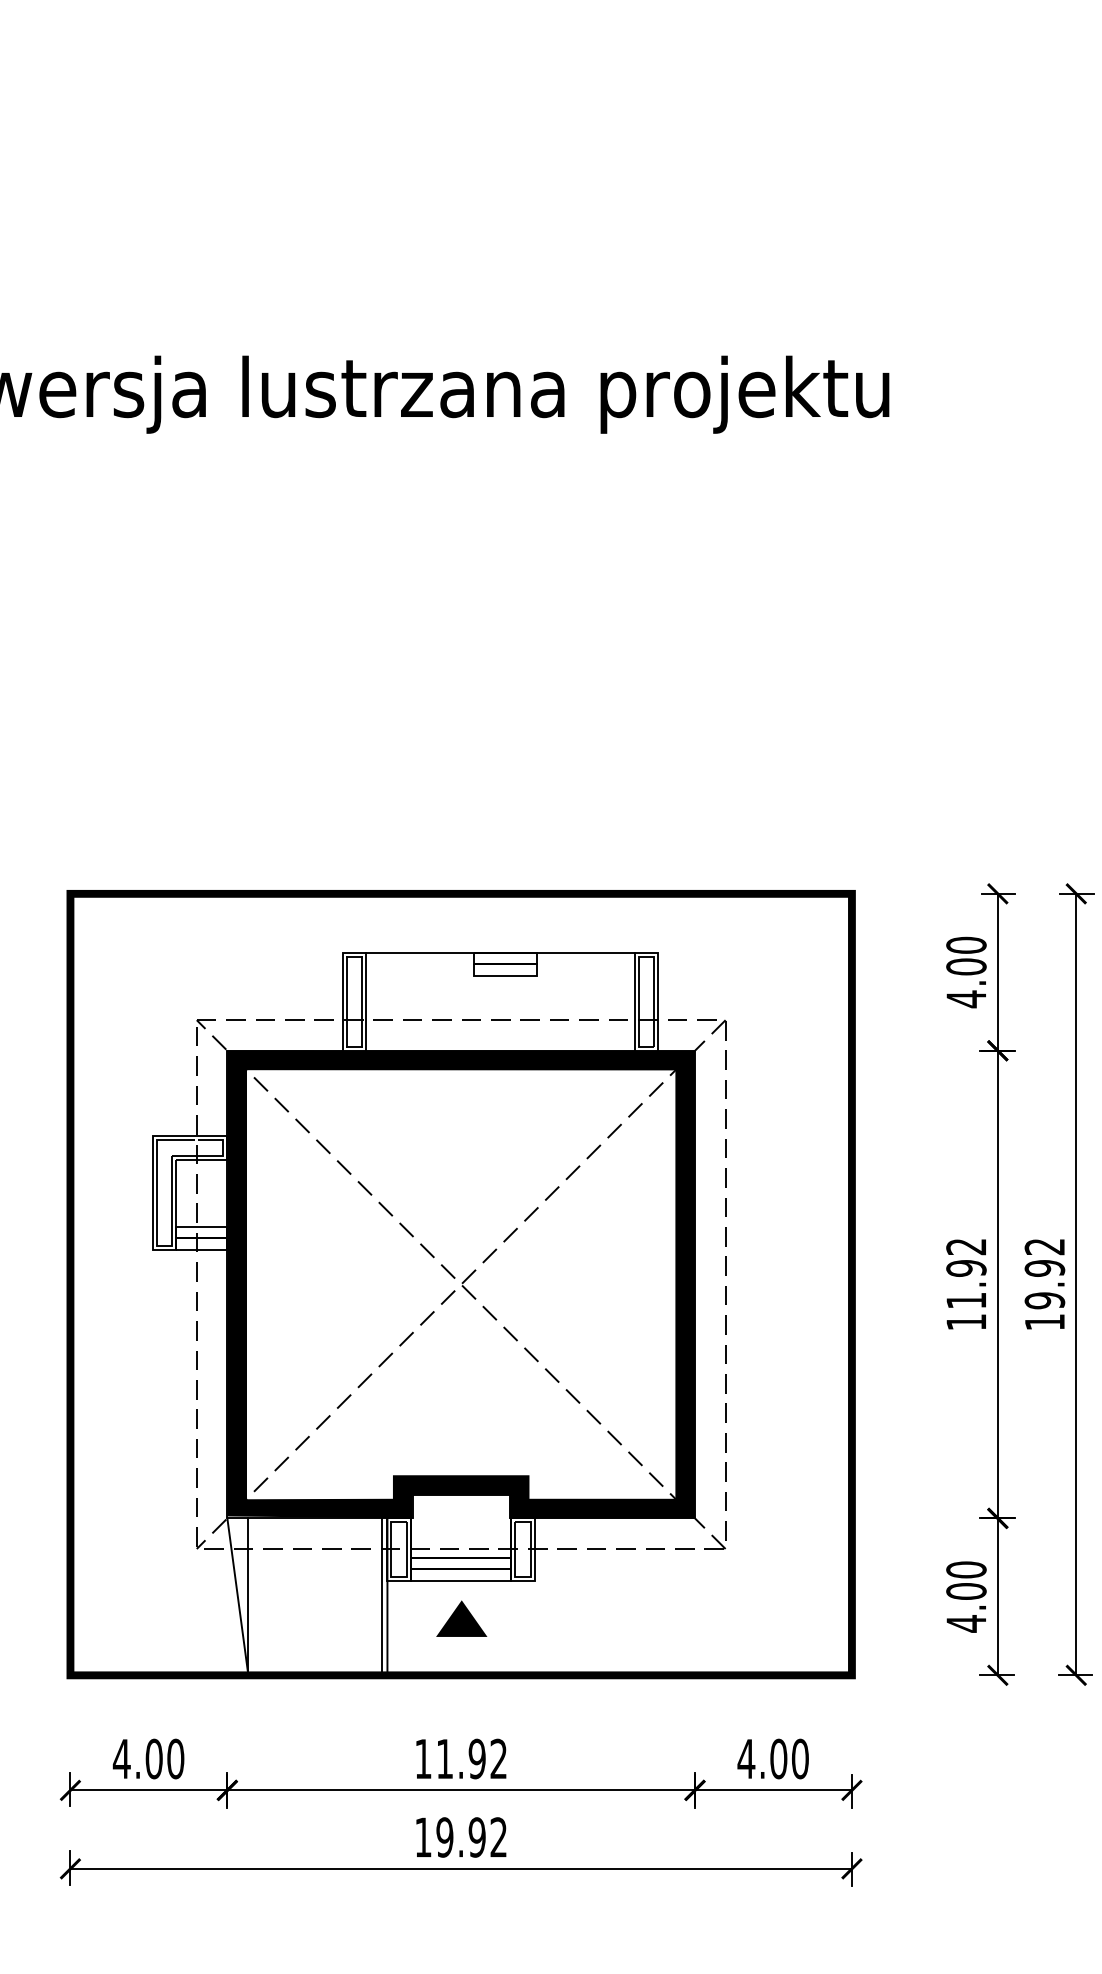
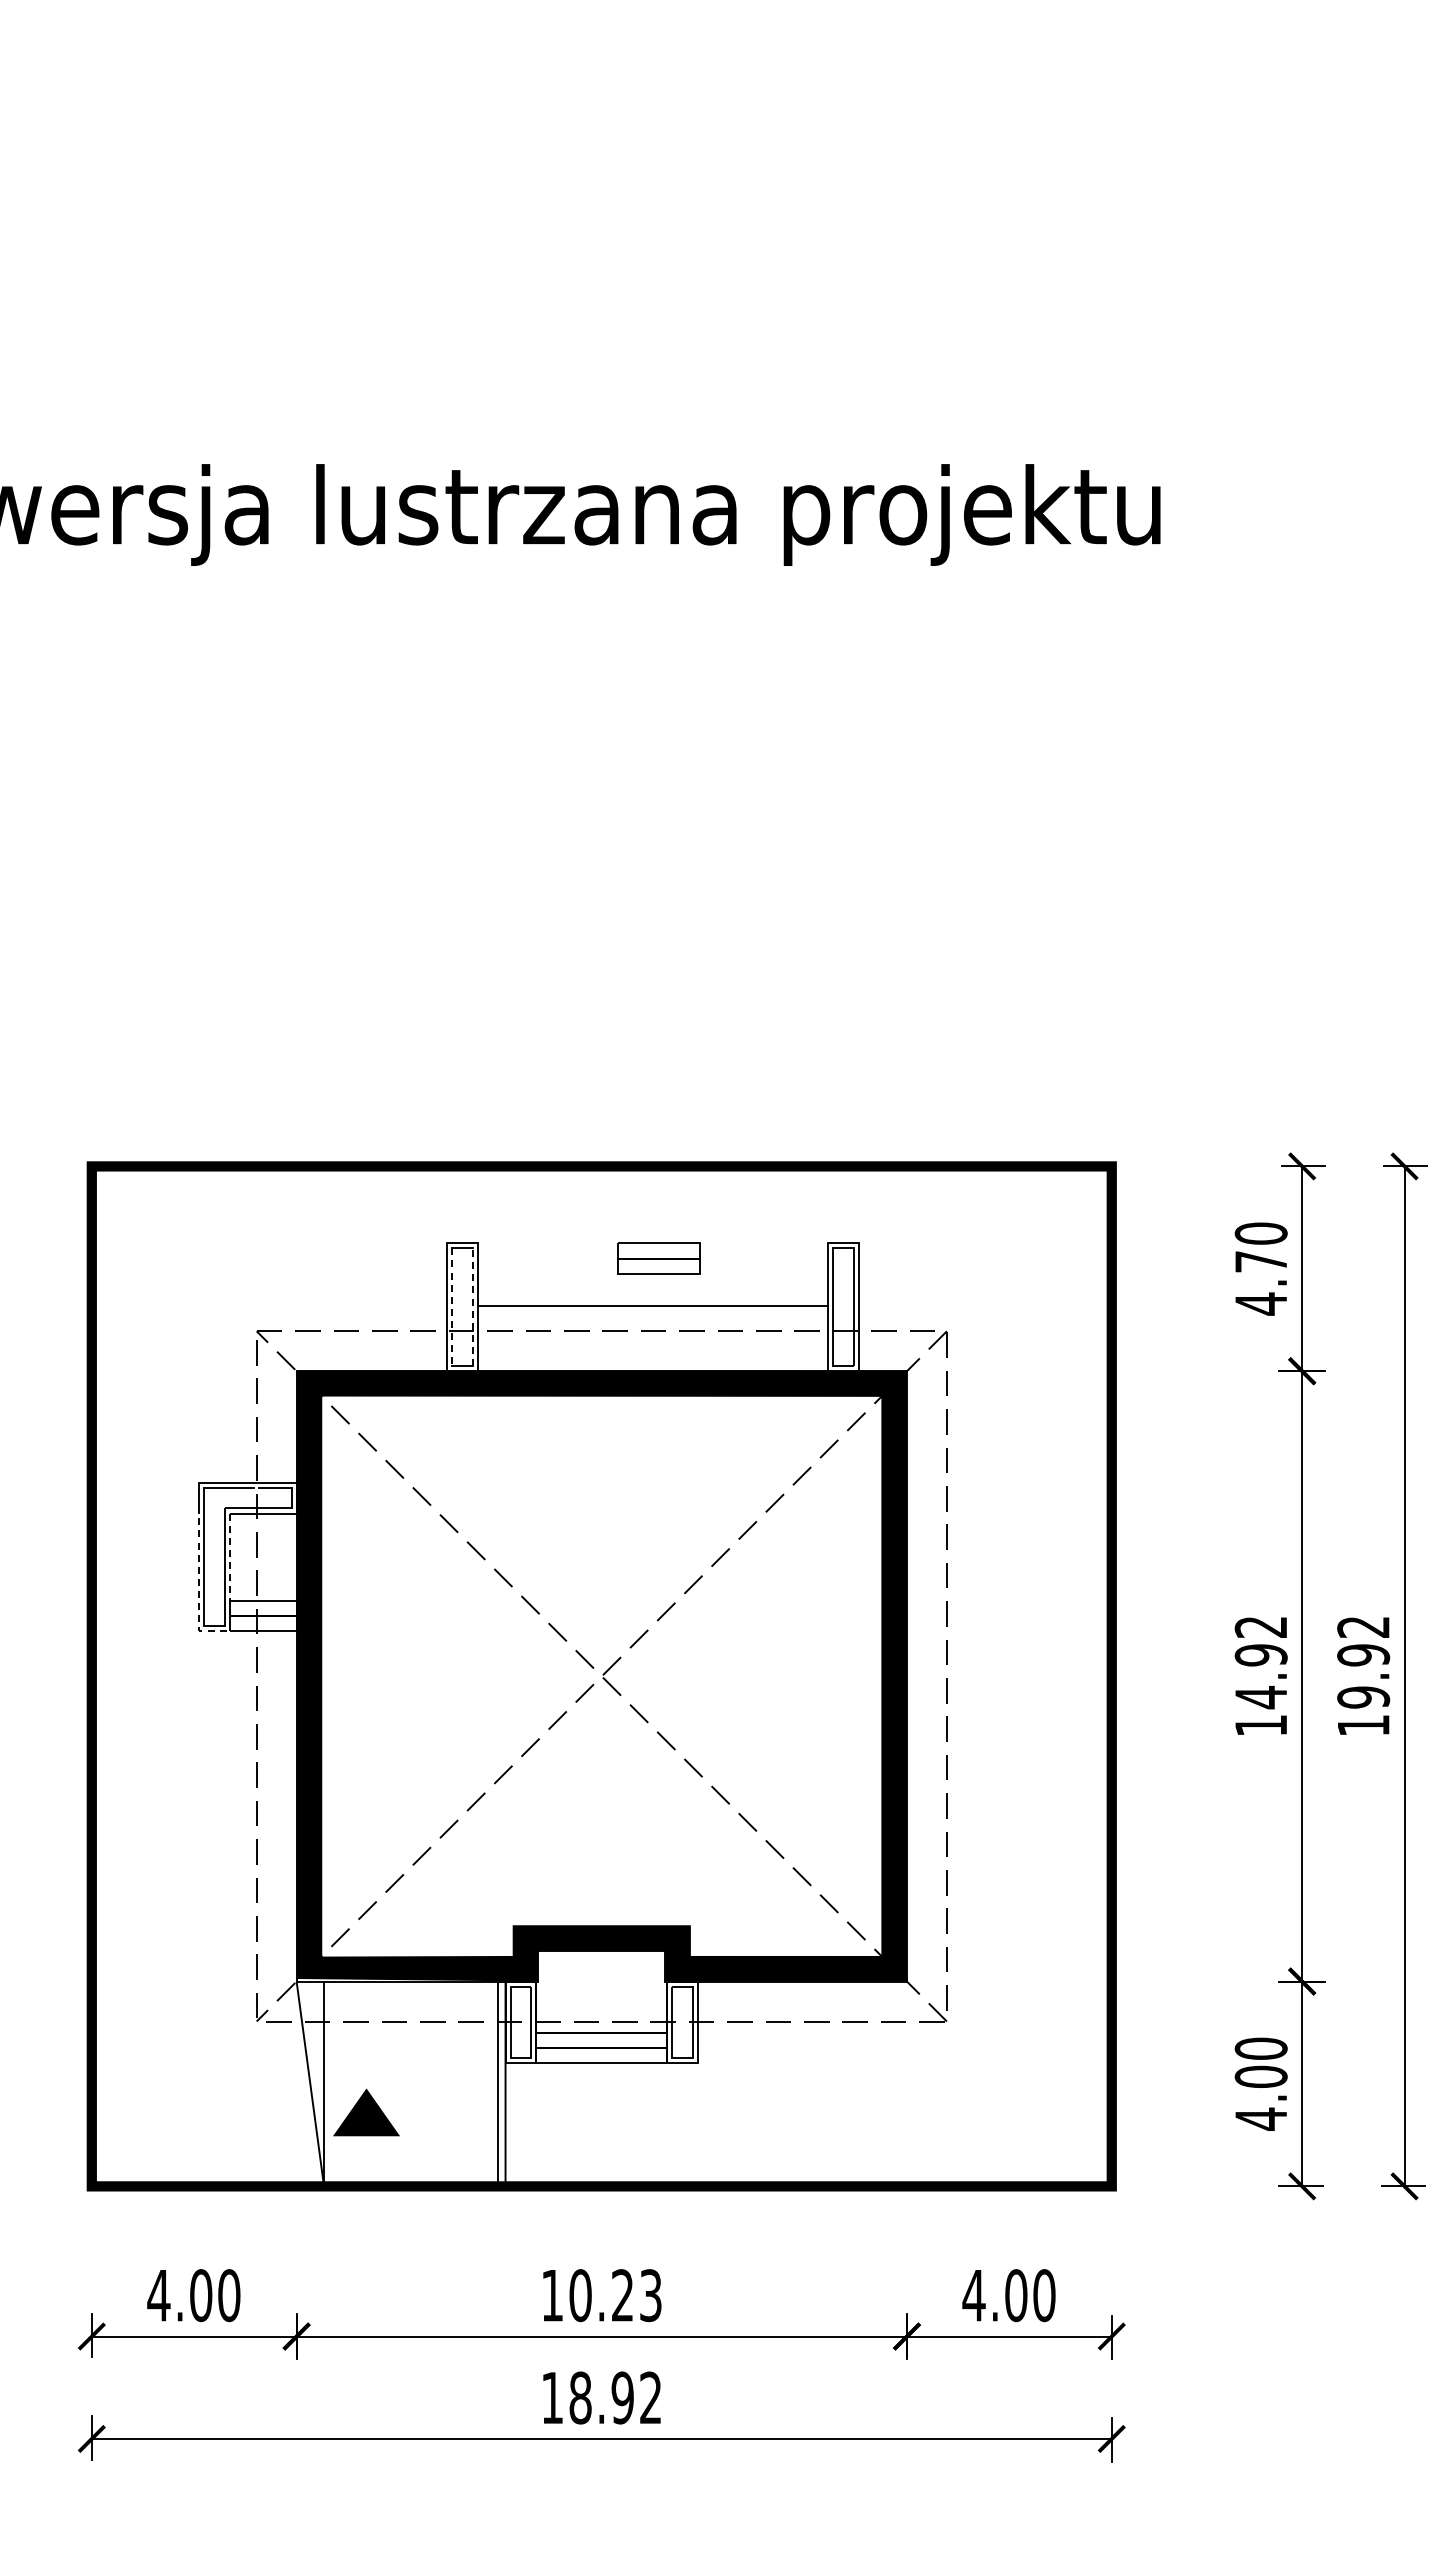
line: (500, 952) -> (652, 1306), moved
text: (965, 966) -> (1260, 1261), 4.00 -> 4.70
line: (346, 1001) -> (452, 1307), solid -> dashed
line: (362, 1001) -> (472, 1307), solid -> dashed
line: (164, 1250) -> (214, 1631), solid -> dashed
text: (965, 1300) -> (1260, 1697), 11.92 -> 14.92
part: (461, 1618) -> (366, 2112), moved
text: (471, 1758) -> (615, 2295), 11.92 -> 10.23
text: (444, 1837) -> (580, 2397), 19.92 -> 18.92

